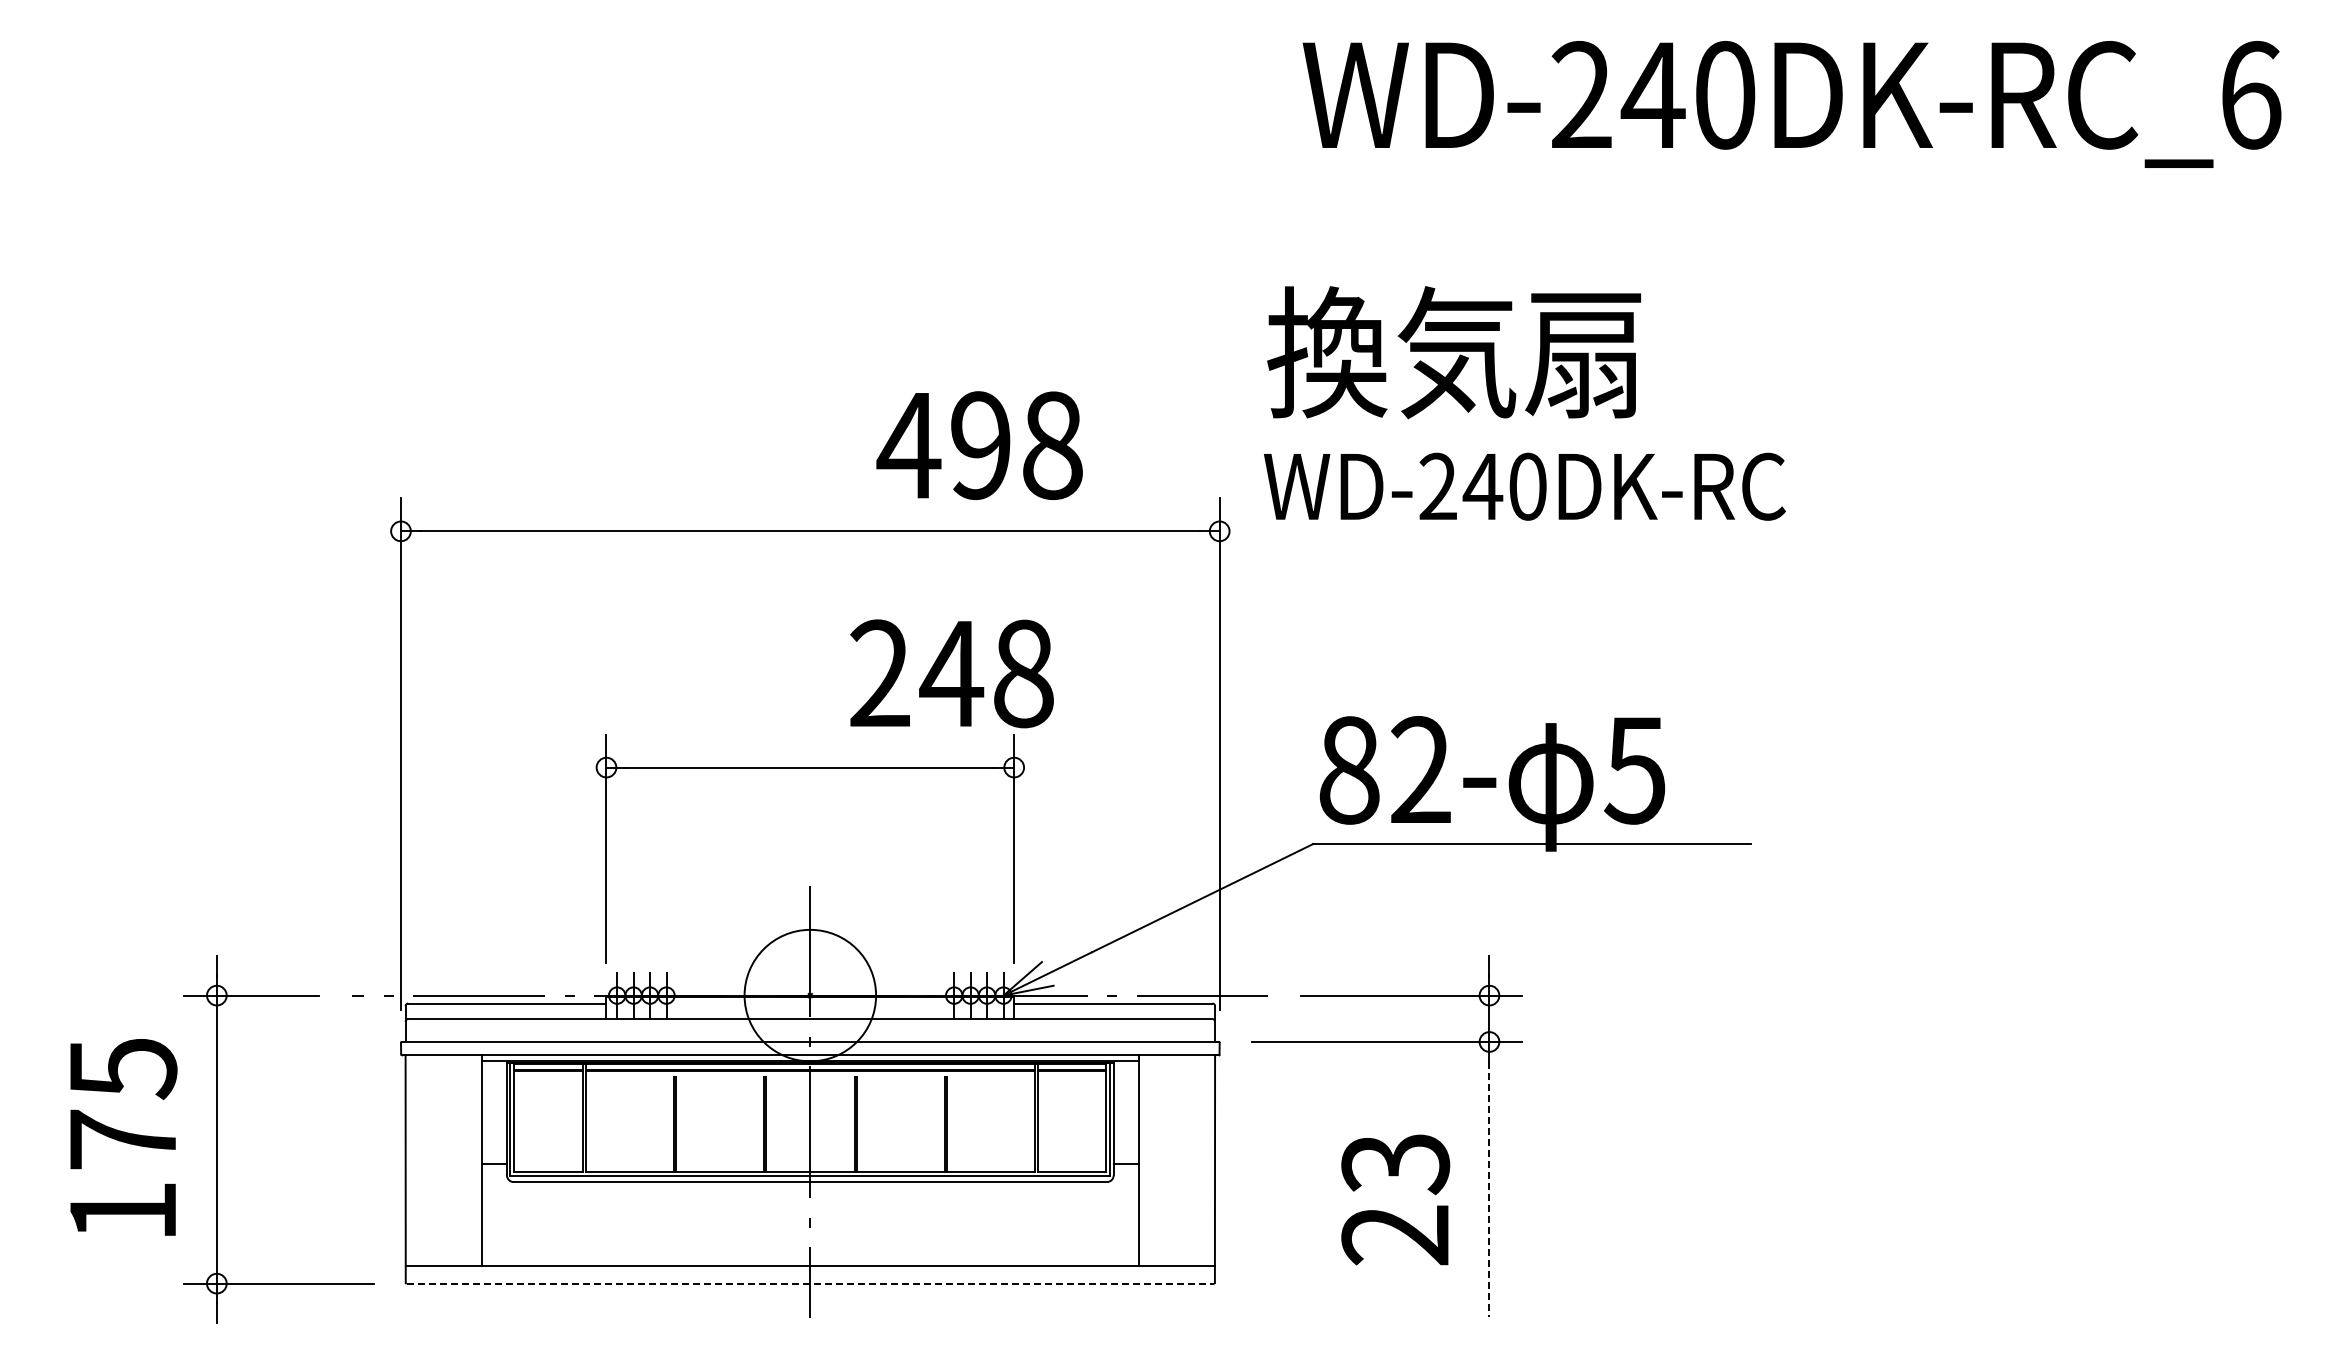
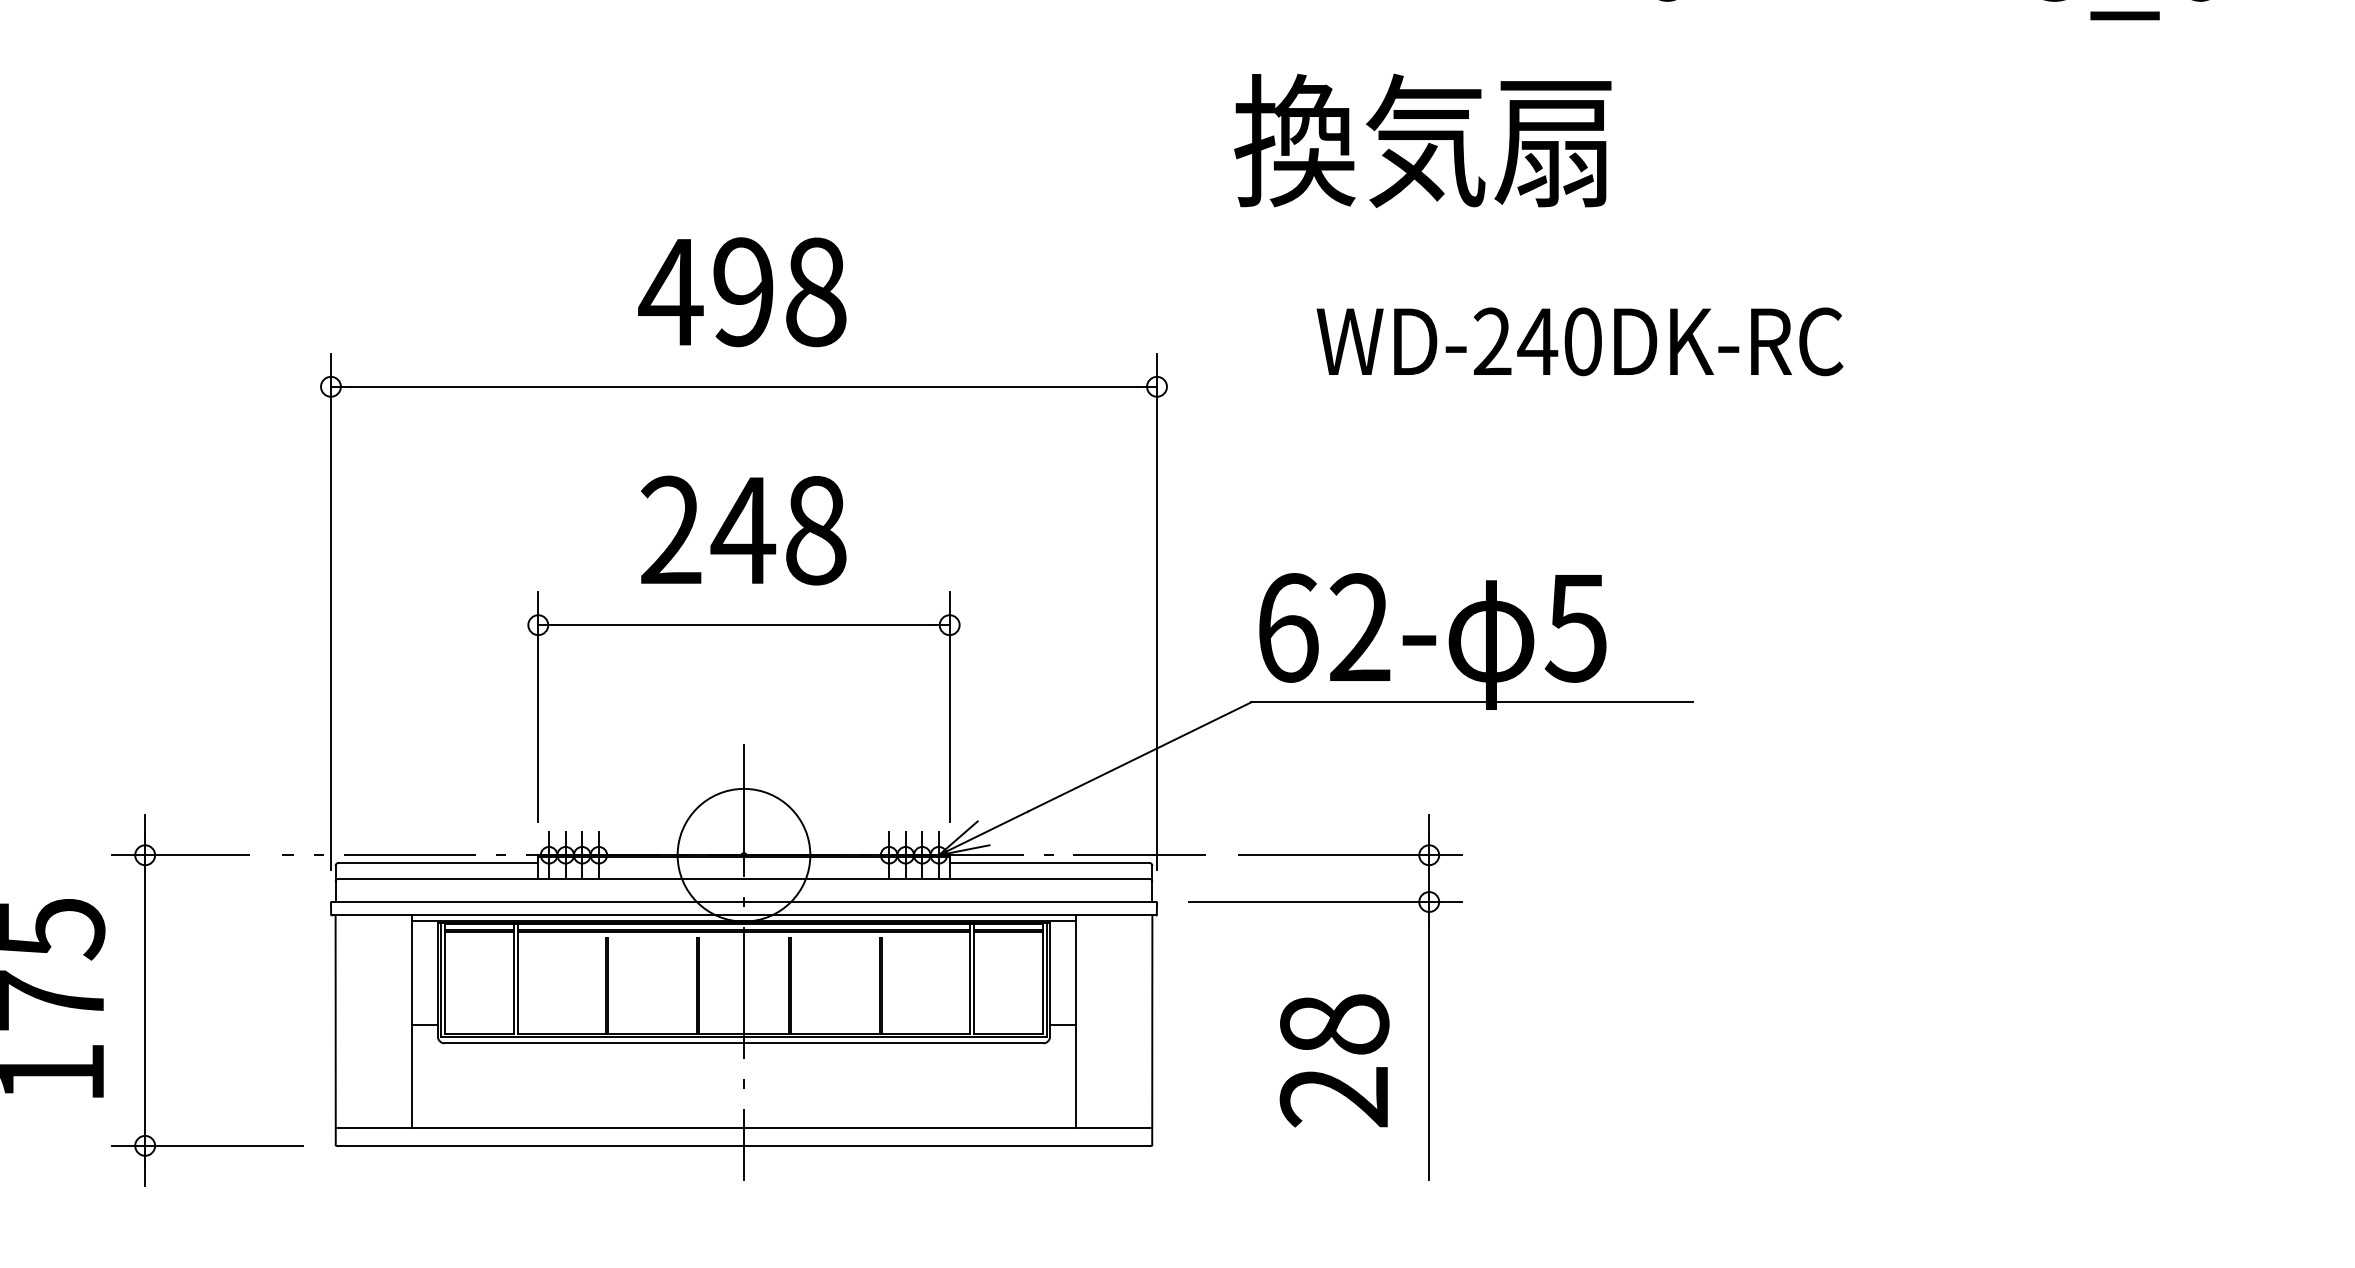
text: (1453, 352) -> (1422, 140), moved
text: (979, 445) -> (742, 292), moved
text: (1524, 486) -> (1579, 341), moved
text: (951, 673) -> (743, 530), moved
text: (1349, 770) -> (1288, 628), 82- -> 62-
text: (1395, 1164) -> (1334, 1025), 23 -> 28
line: (1489, 1189) -> (1429, 1050), dashed -> solid
line: (810, 1283) -> (744, 1145), dashed -> solid

